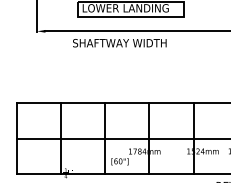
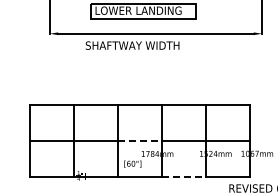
line: (127, 139) -> (140, 141), solid -> dashed
line: (171, 174) -> (184, 176), solid -> dashed

